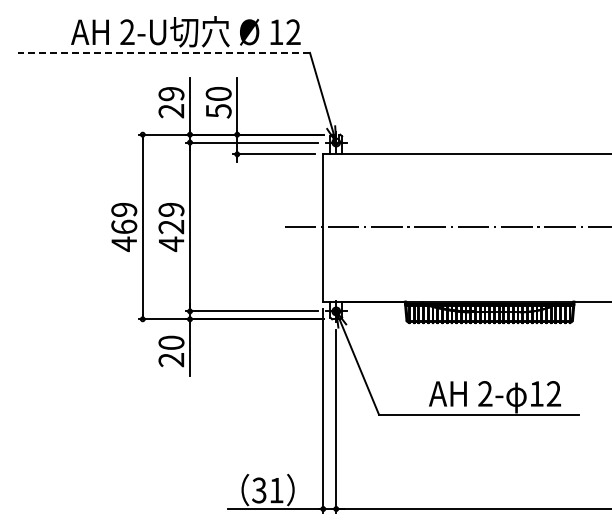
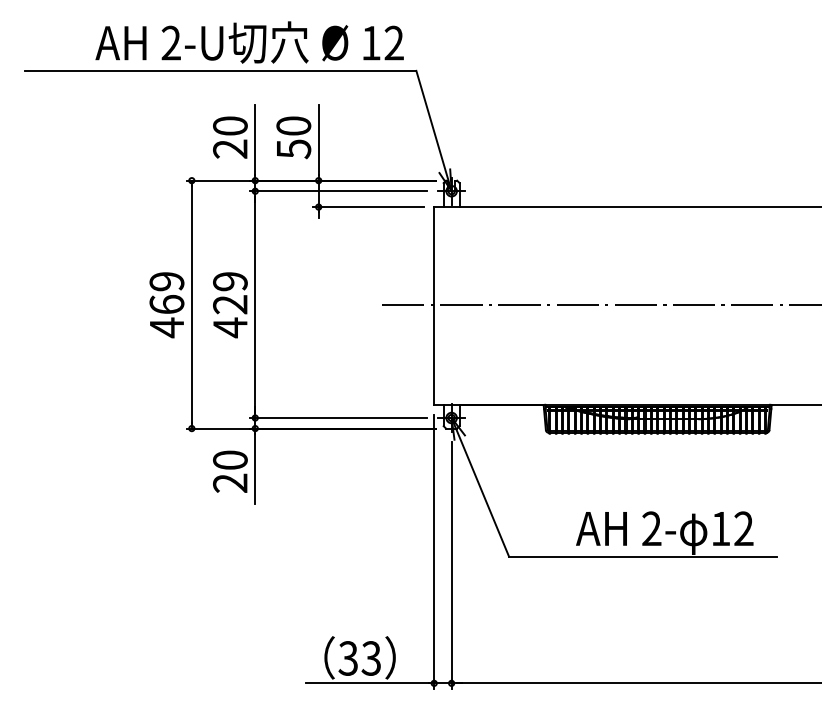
line: (164, 52) -> (220, 70), dashed -> solid
text: (171, 94) -> (230, 126), 29 -> 20
text: (276, 490) -> (371, 658), 31 -> 33

